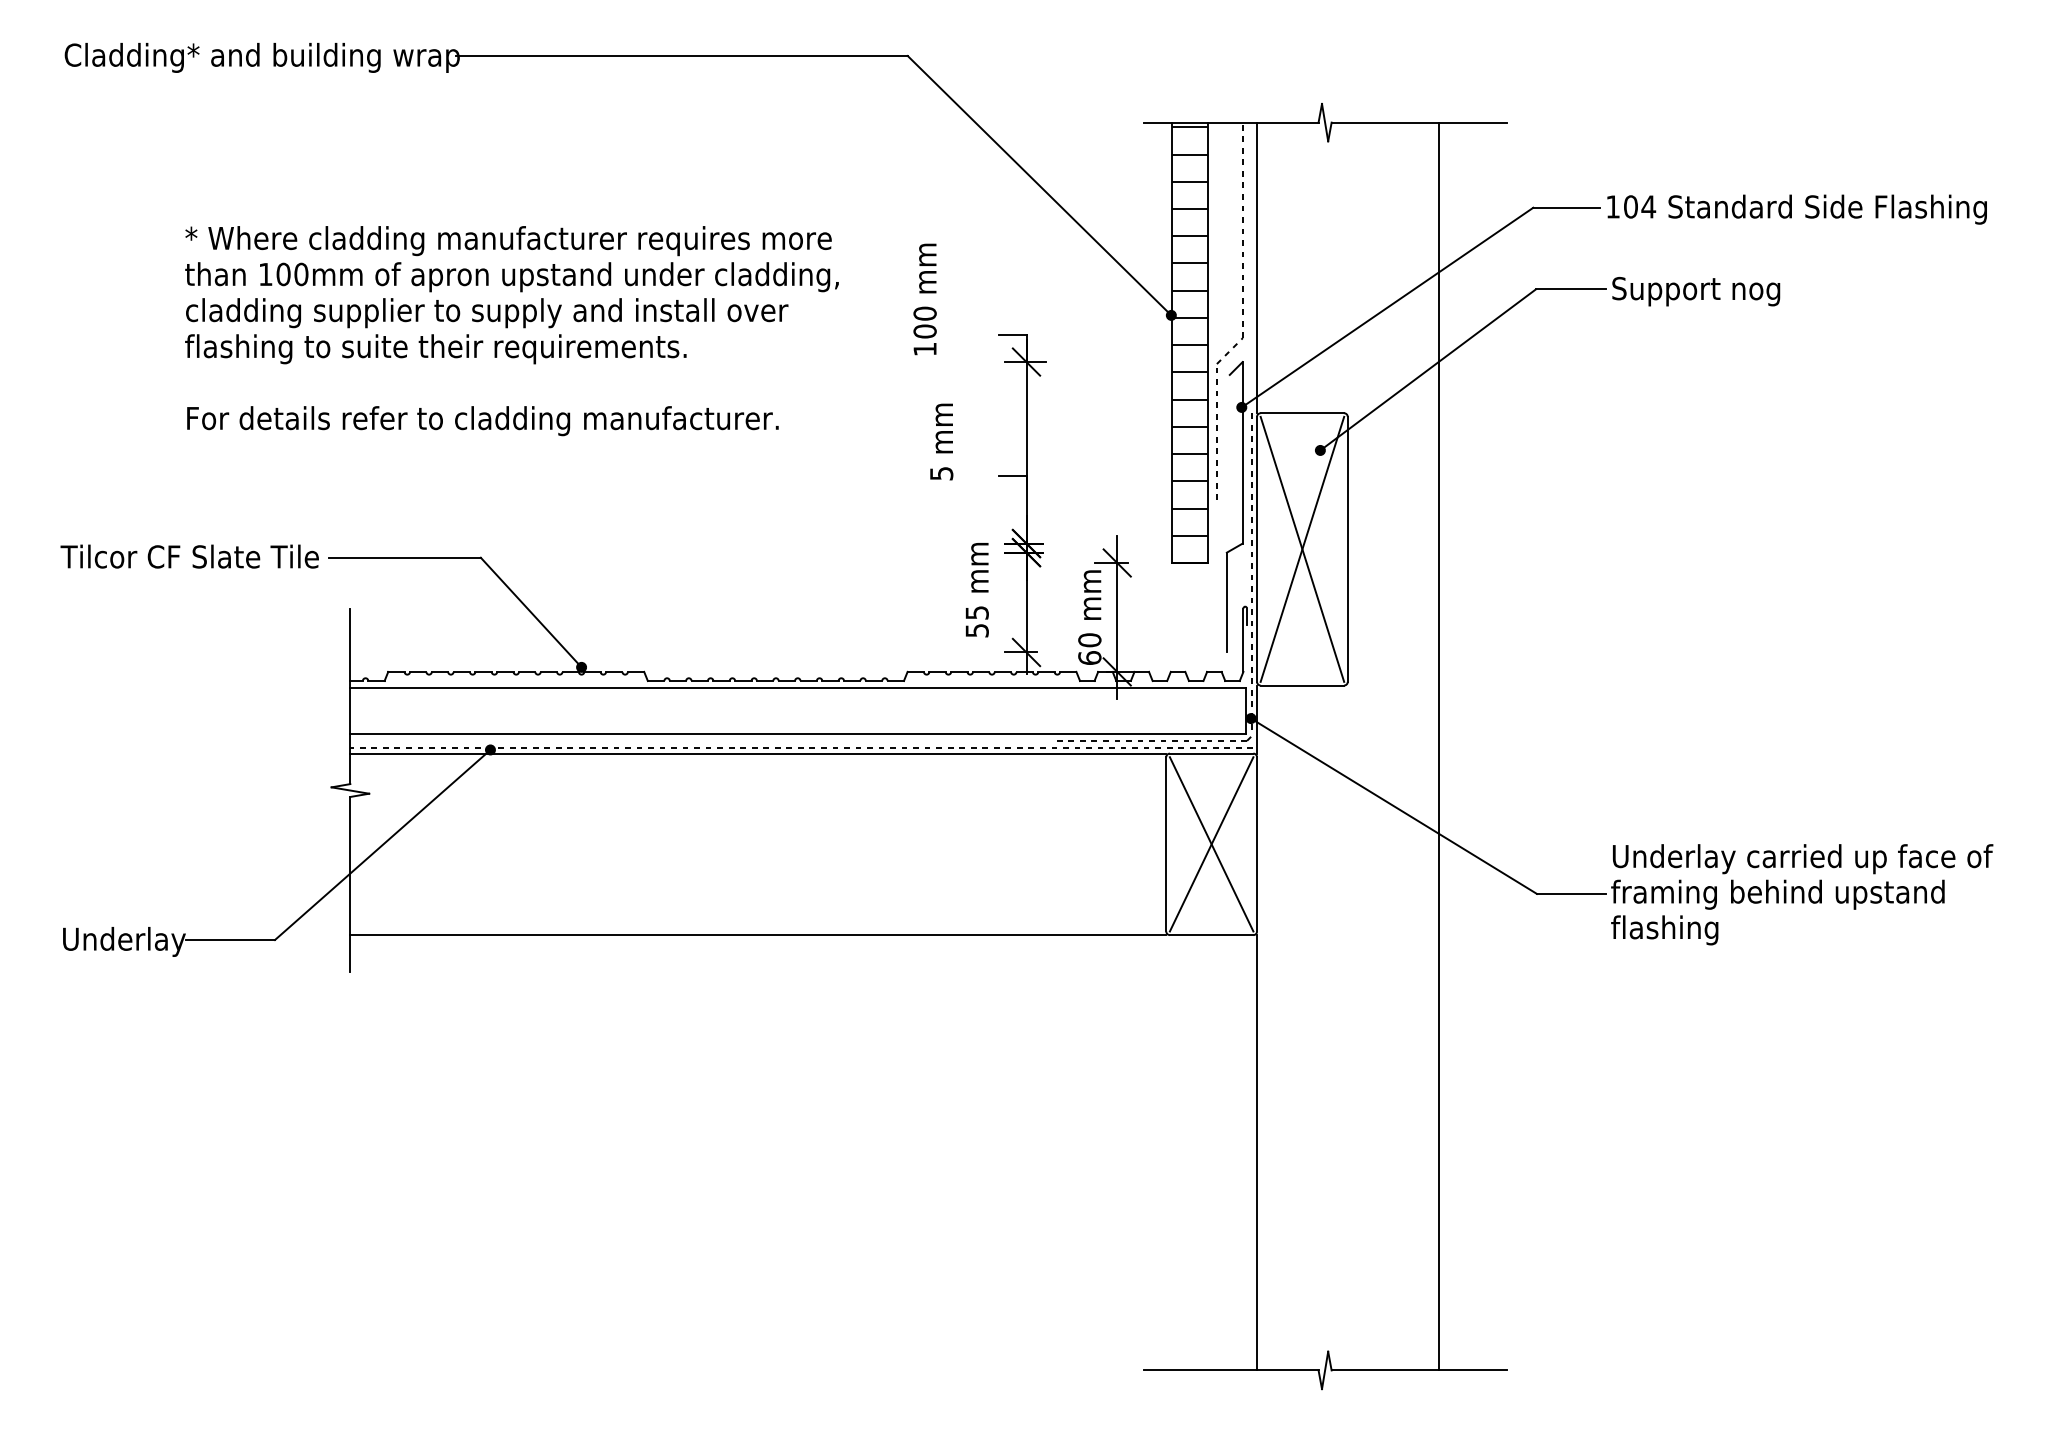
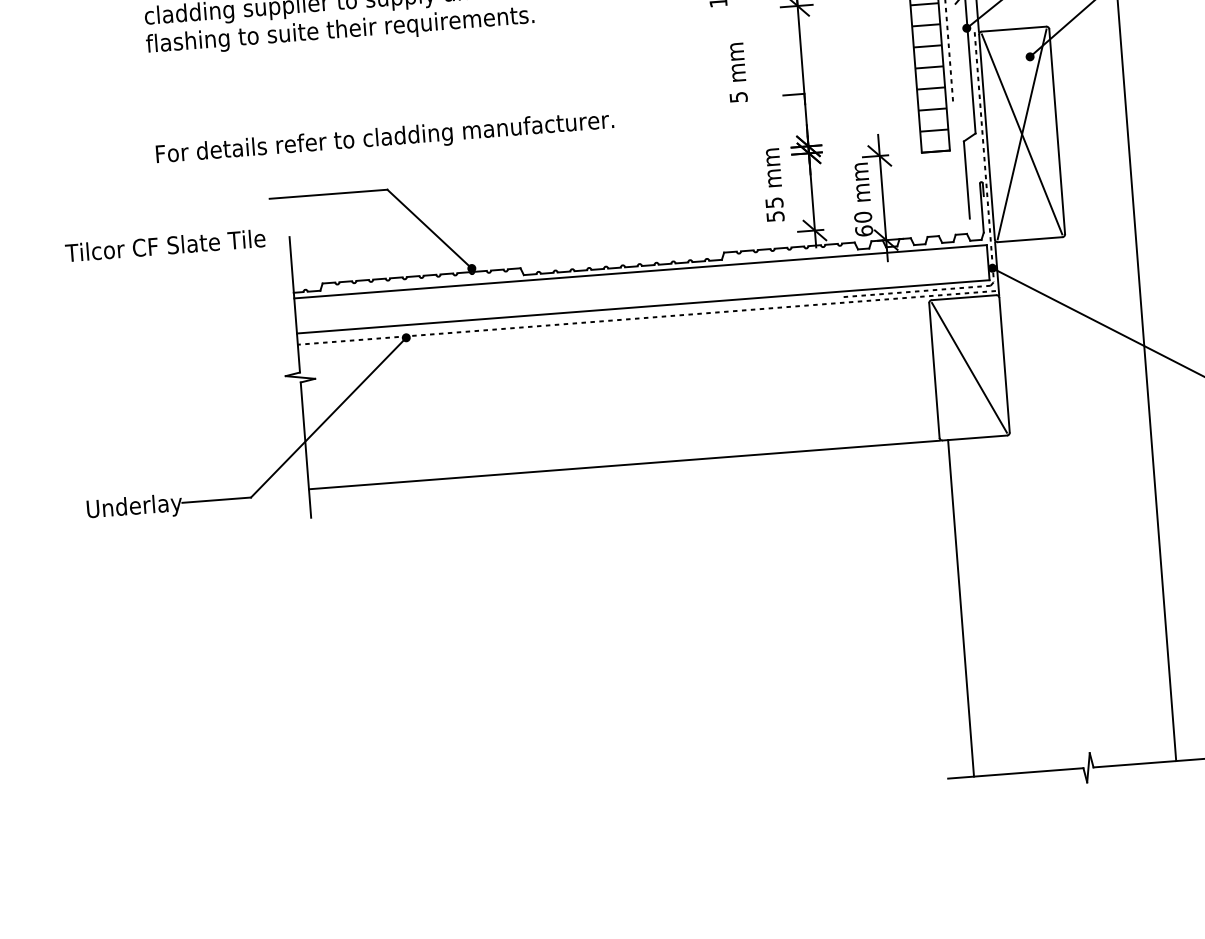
text: (482, 421) -> (384, 139), moved
text: (189, 556) -> (165, 245), moved
line: (758, 753) -> (613, 324), removed
line: (1211, 844) -> (969, 367), removed
line: (1257, 1152) -> (961, 608), moved

